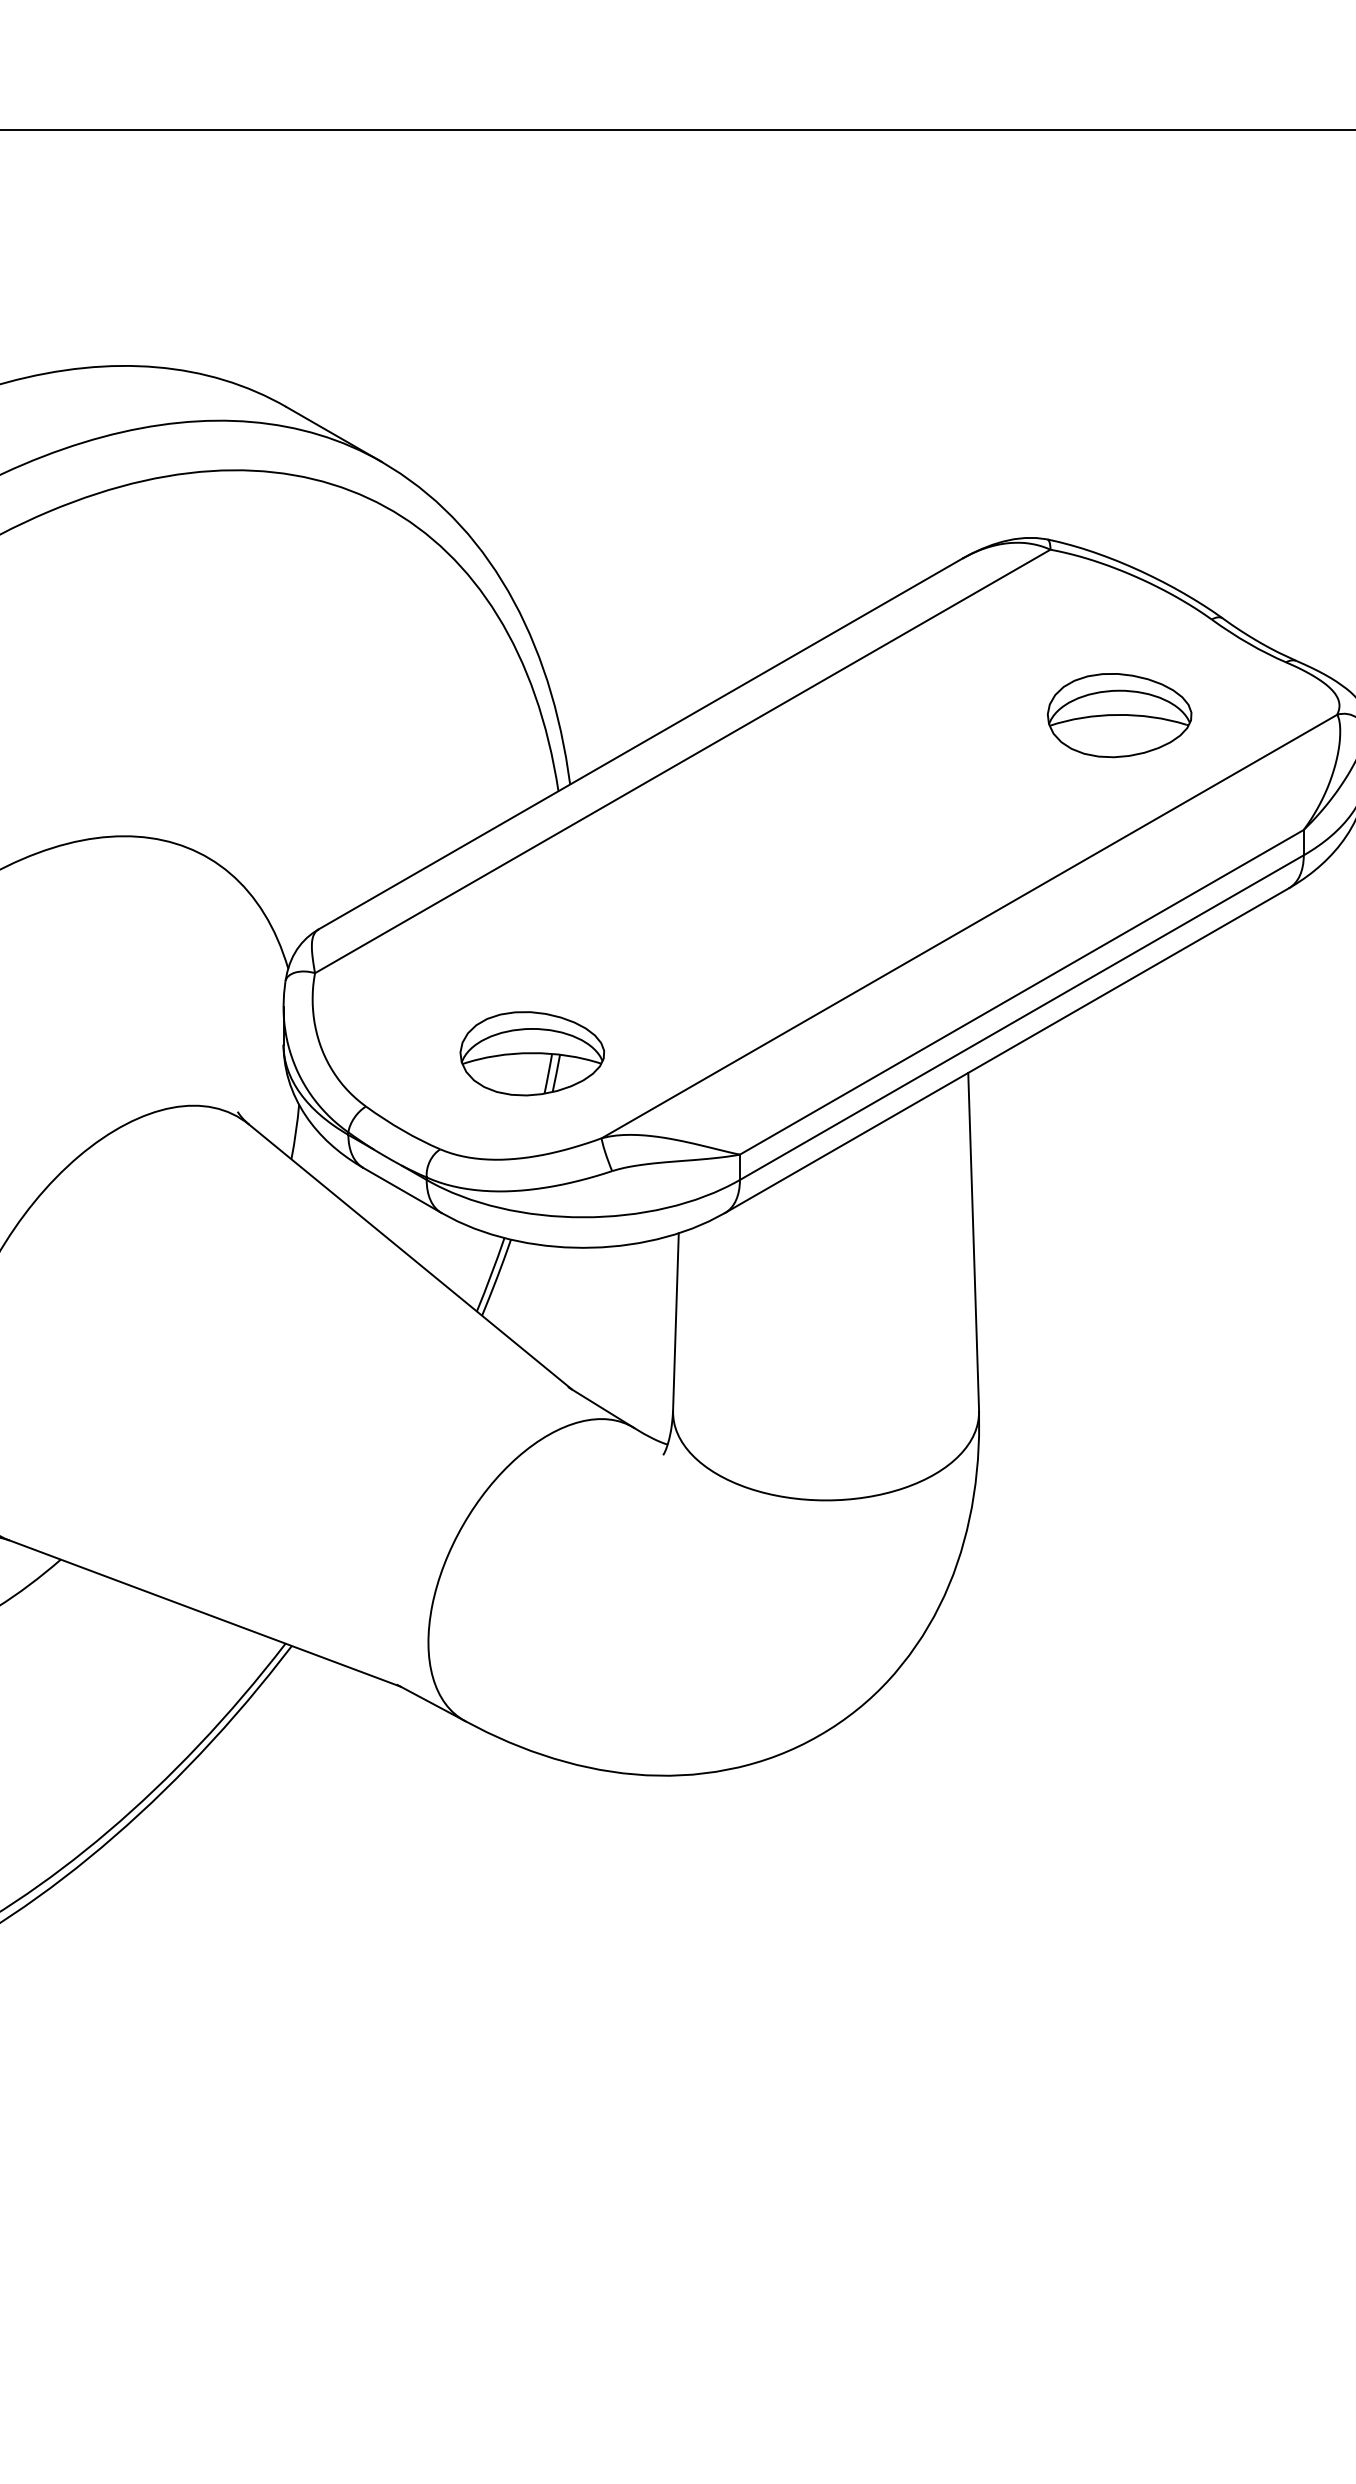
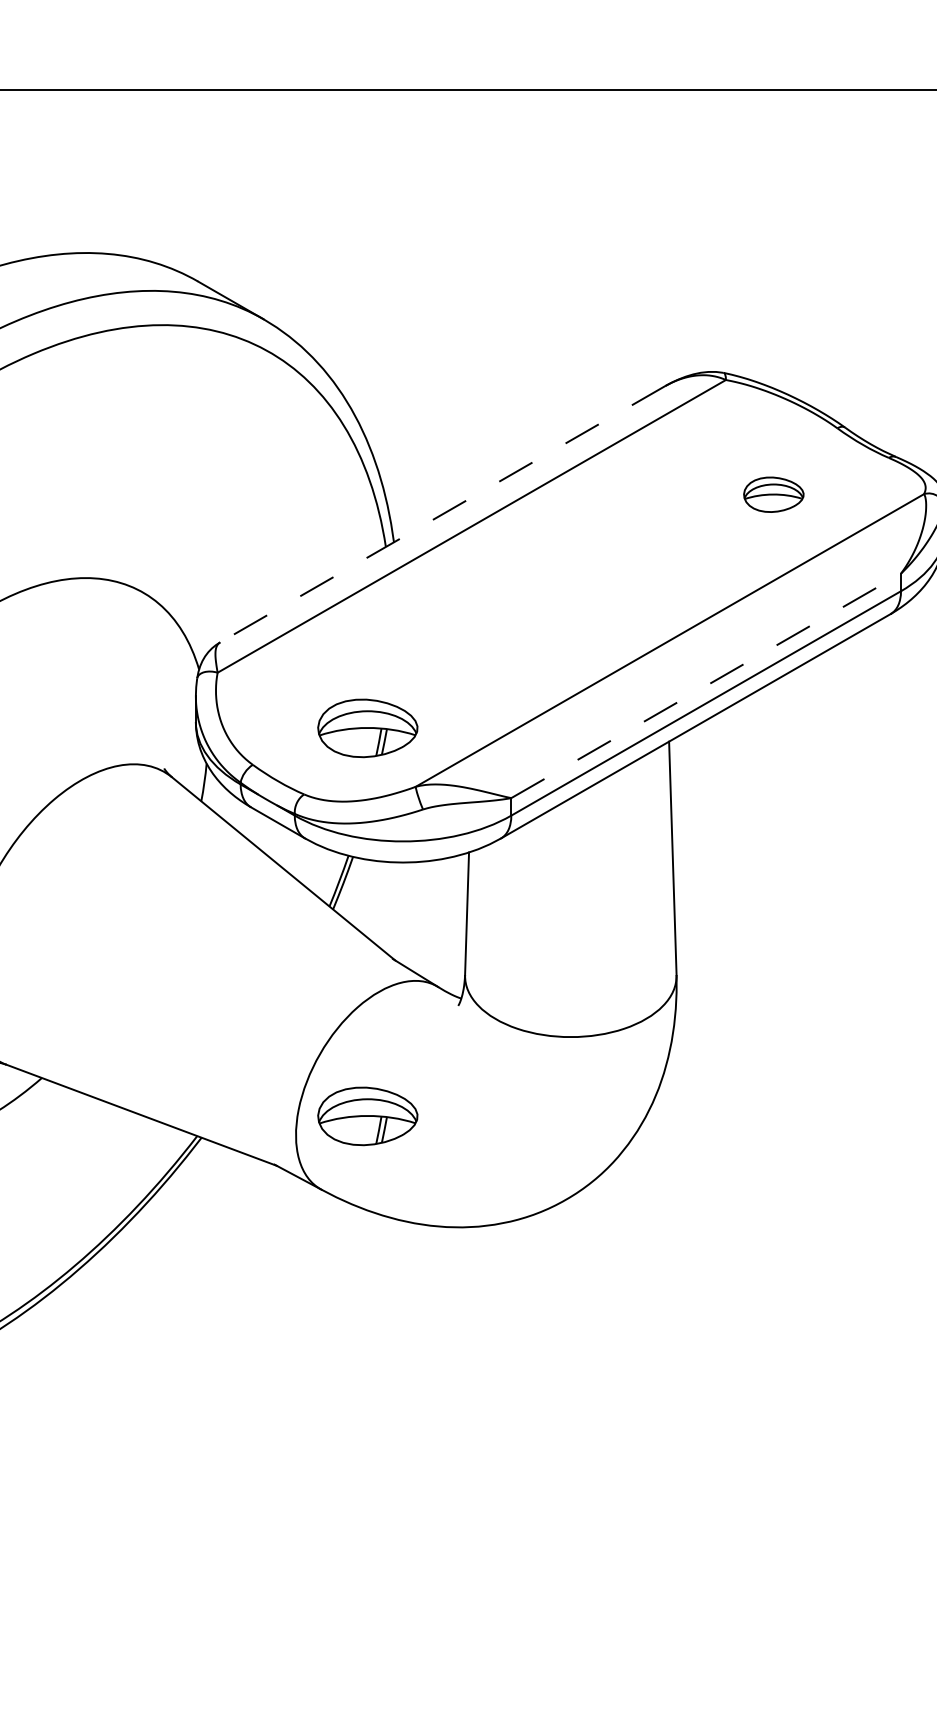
part: (1119, 715) -> (773, 494), size x0.6
line: (640, 744) -> (442, 514), solid -> dashed
line: (1022, 991) -> (706, 685), solid -> dashed
part: (531, 1615) -> (367, 1116), added

